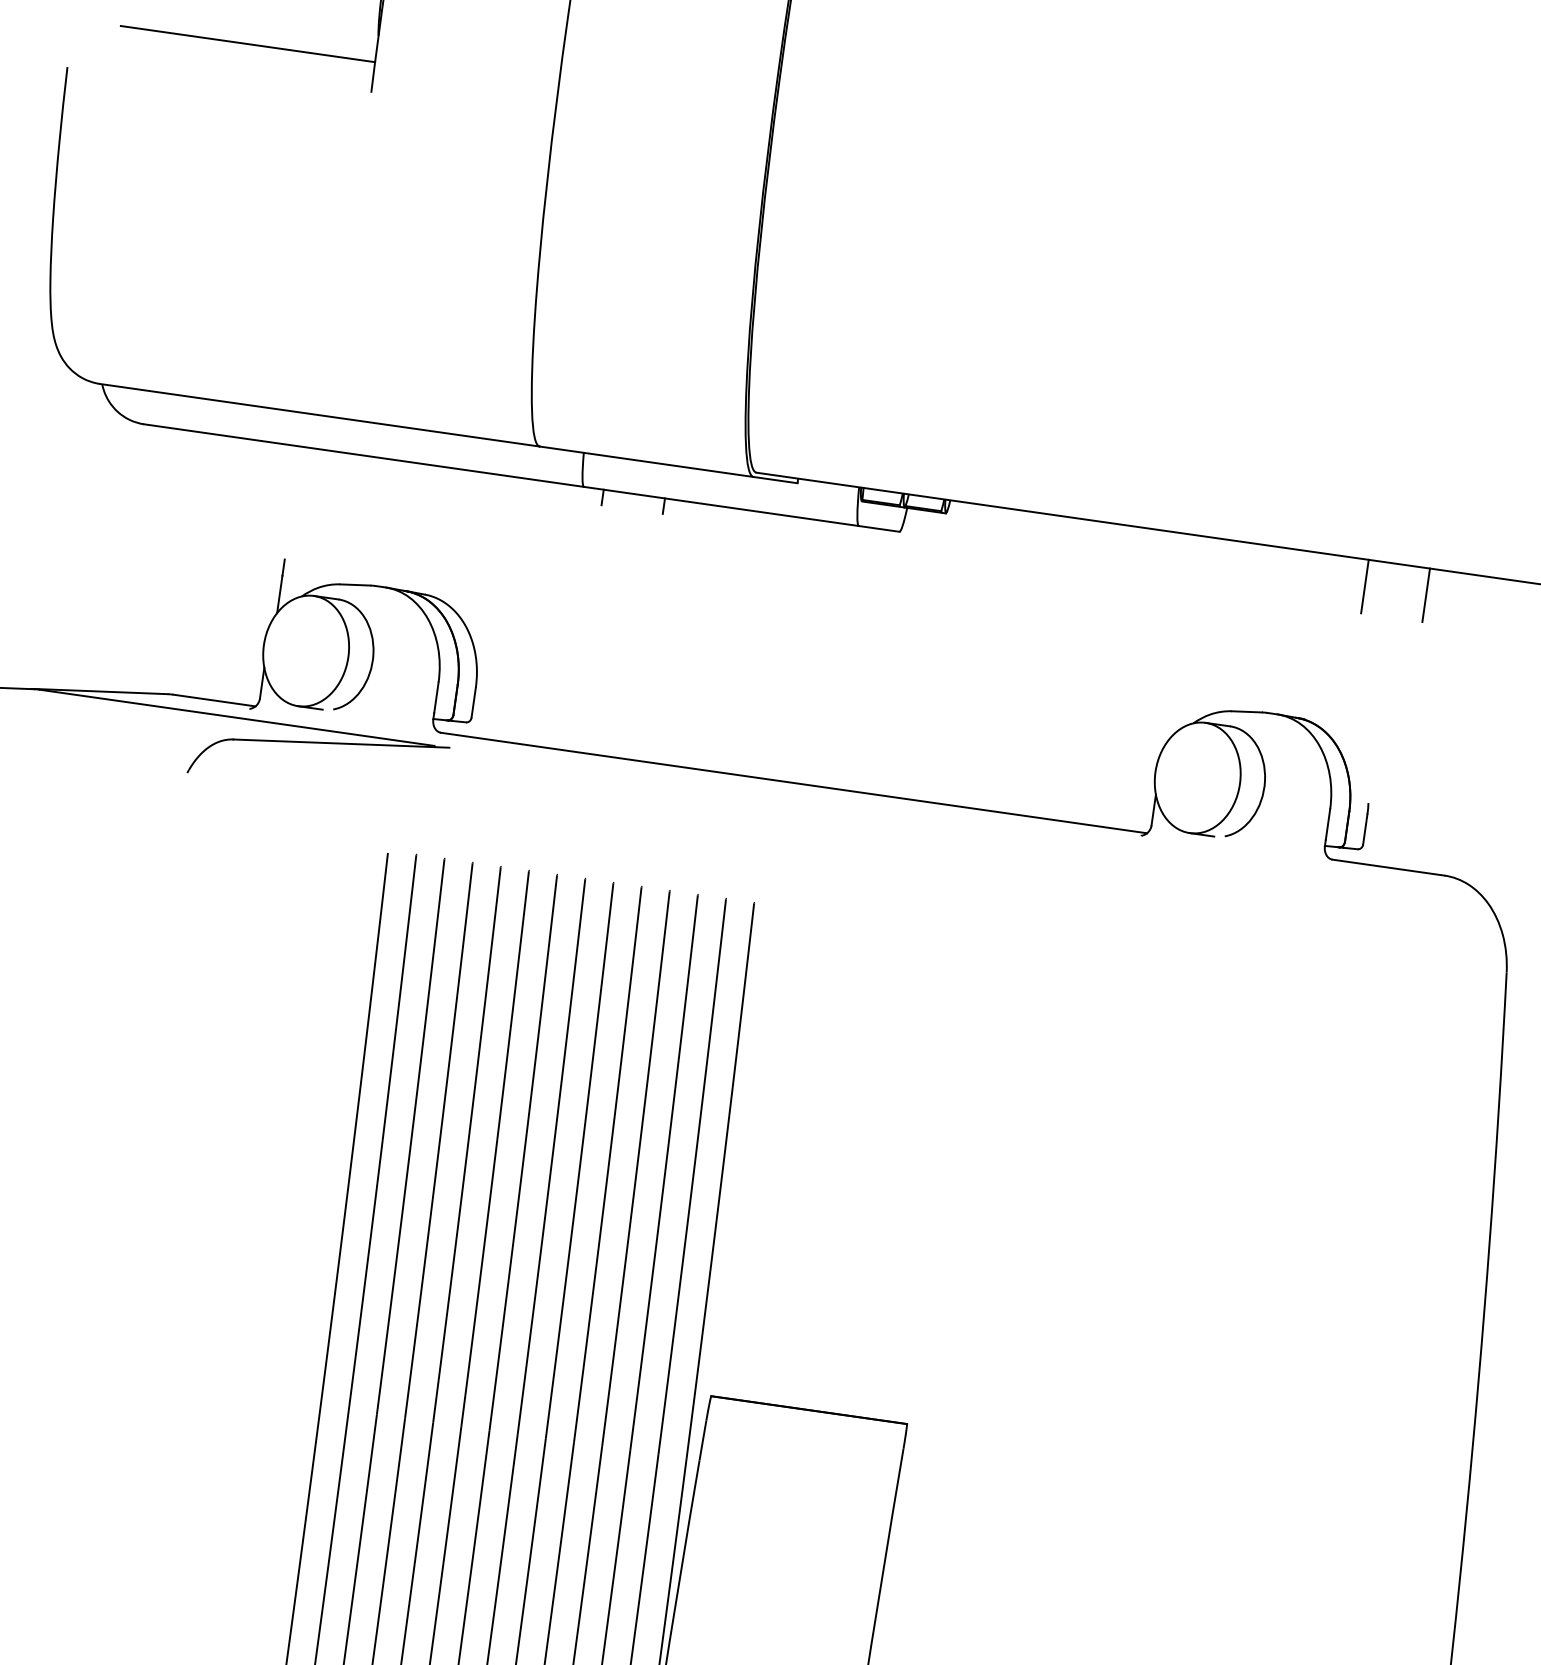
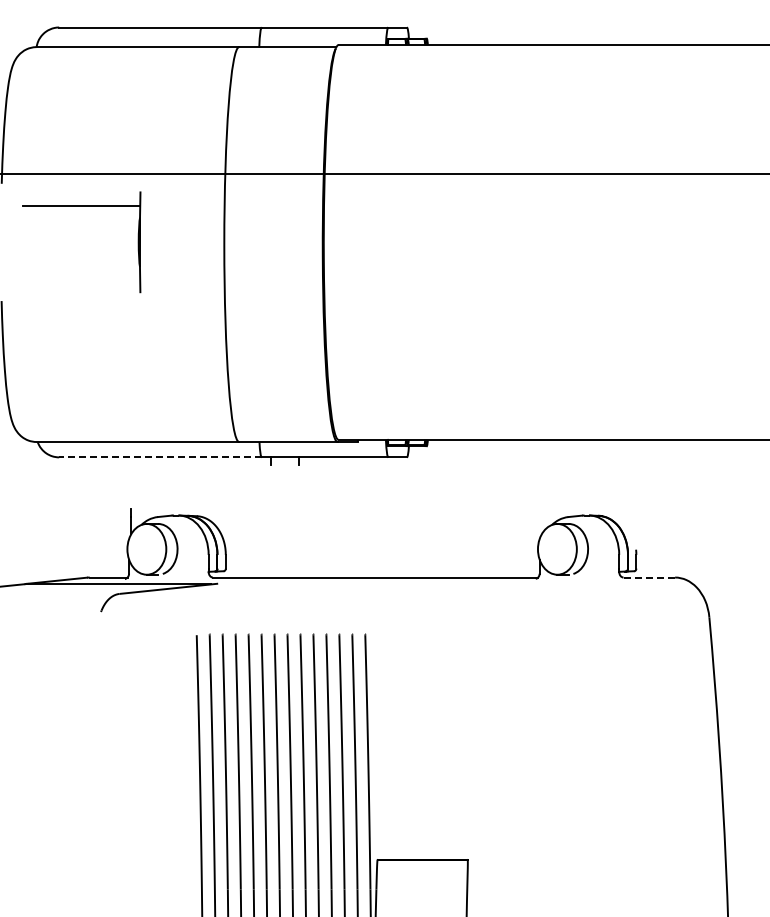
line: (247, 44) -> (81, 279), removed
line: (361, 455) -> (159, 457), solid -> dashed
line: (1364, 585) -> (620, 451), removed
line: (1425, 593) -> (648, 451), removed
line: (1388, 867) -> (649, 577), solid -> dashed

